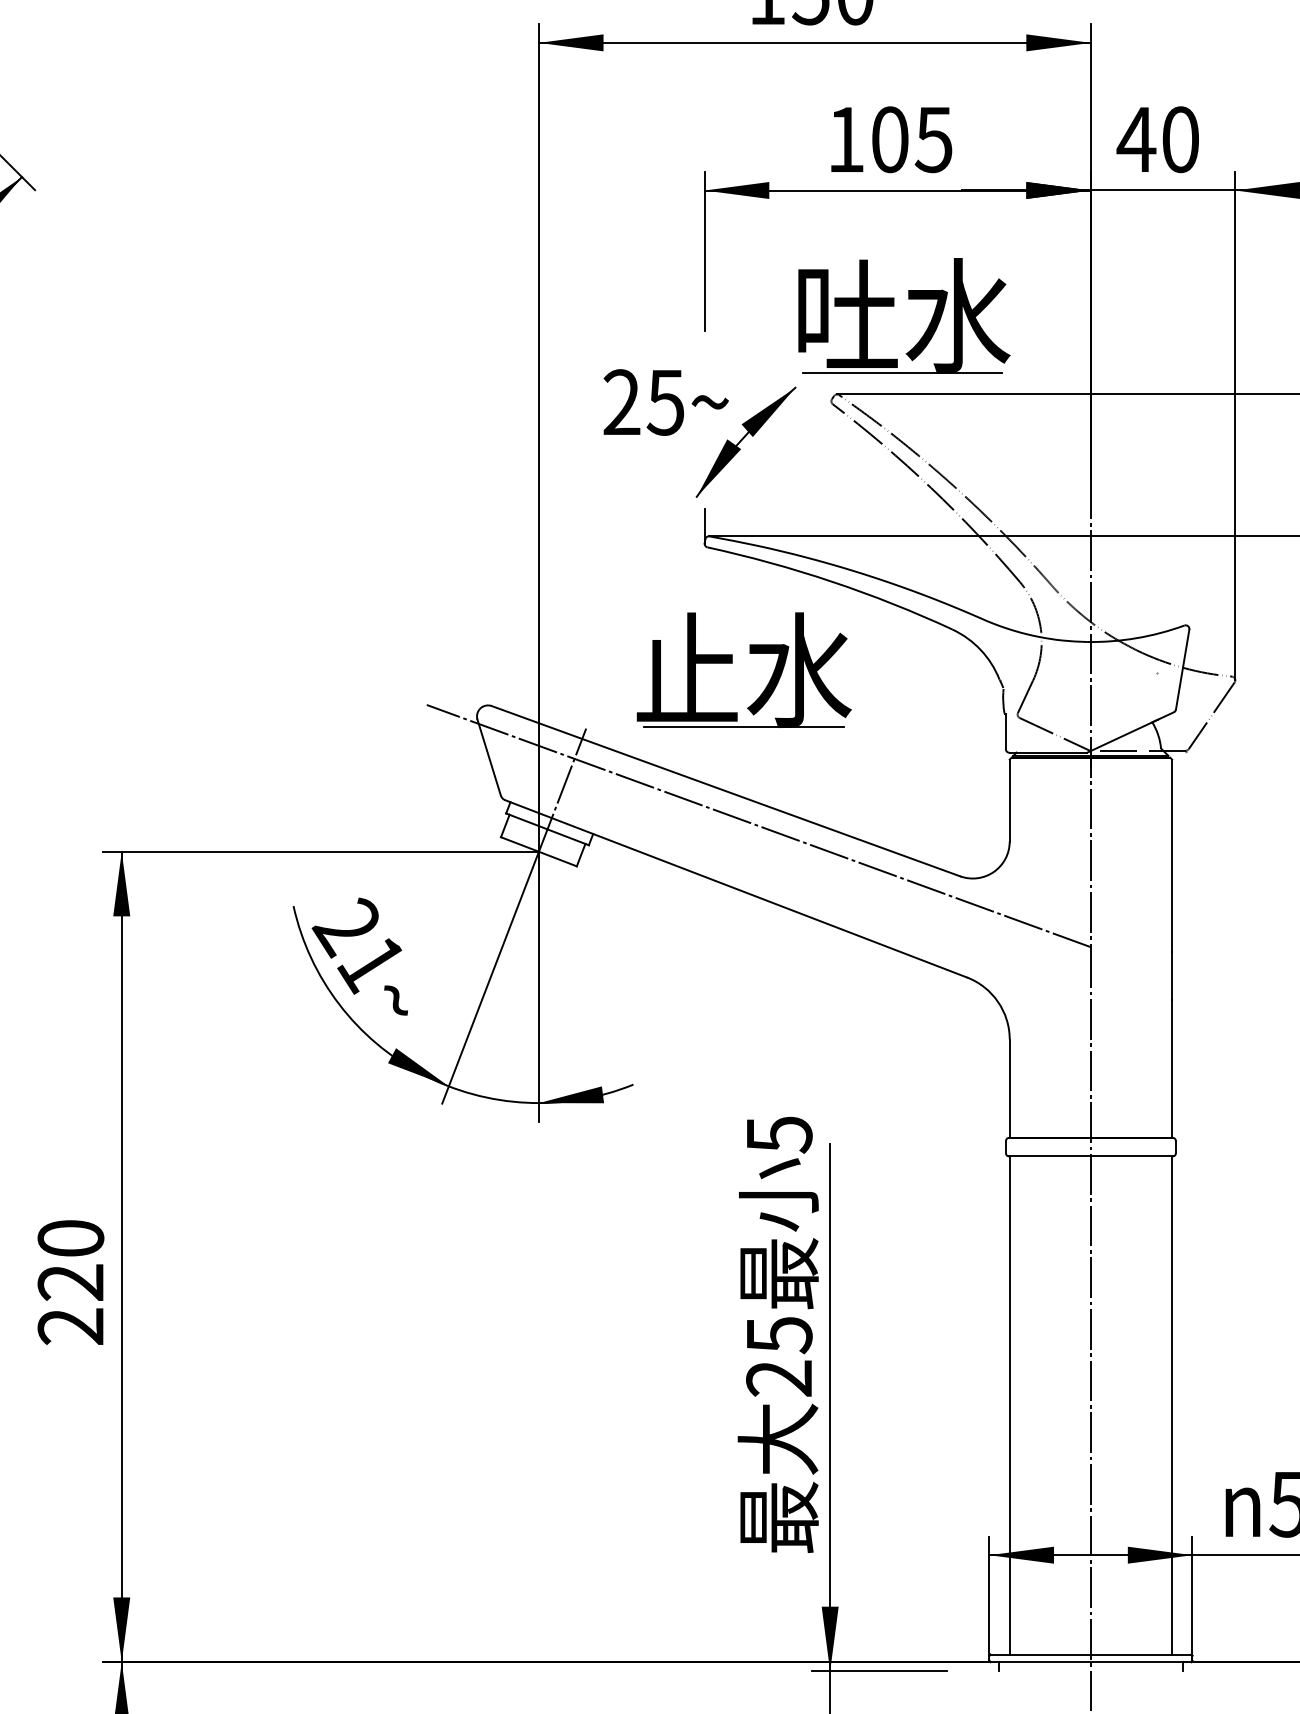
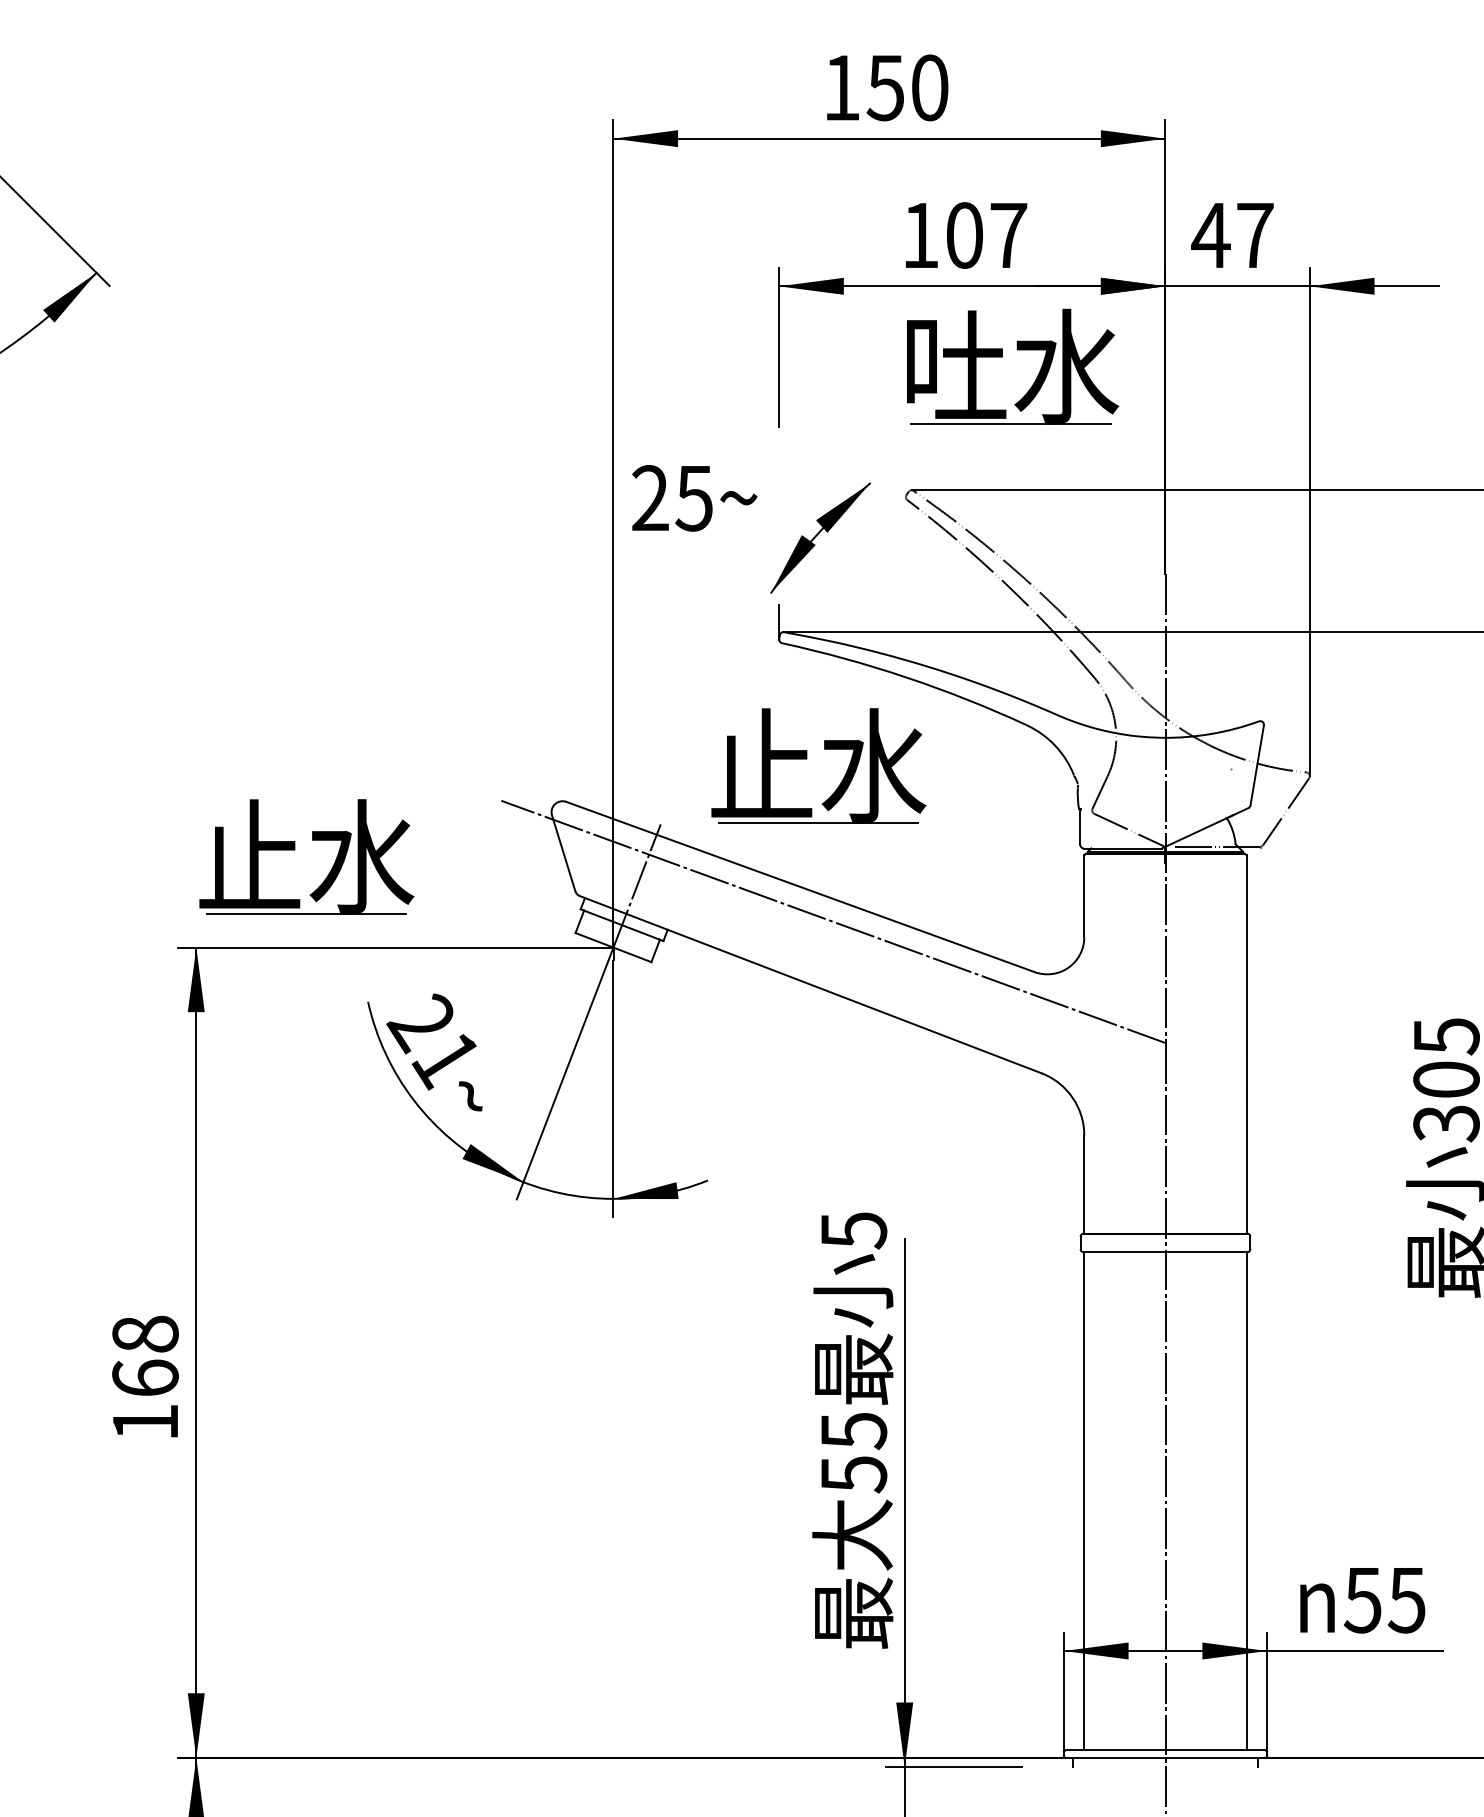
text: (933, 139) -> (1008, 235), 105 -> 107
text: (1180, 139) -> (1255, 235), 40 -> 47
part: (893, 306) -> (1002, 357), moved
text: (665, 402) -> (694, 498), moved
part: (220, 754) -> (295, 850), added
text: (70, 1281) -> (145, 1377), 220 -> 168
text: (778, 1378) -> (853, 1474), 25 -> 55

